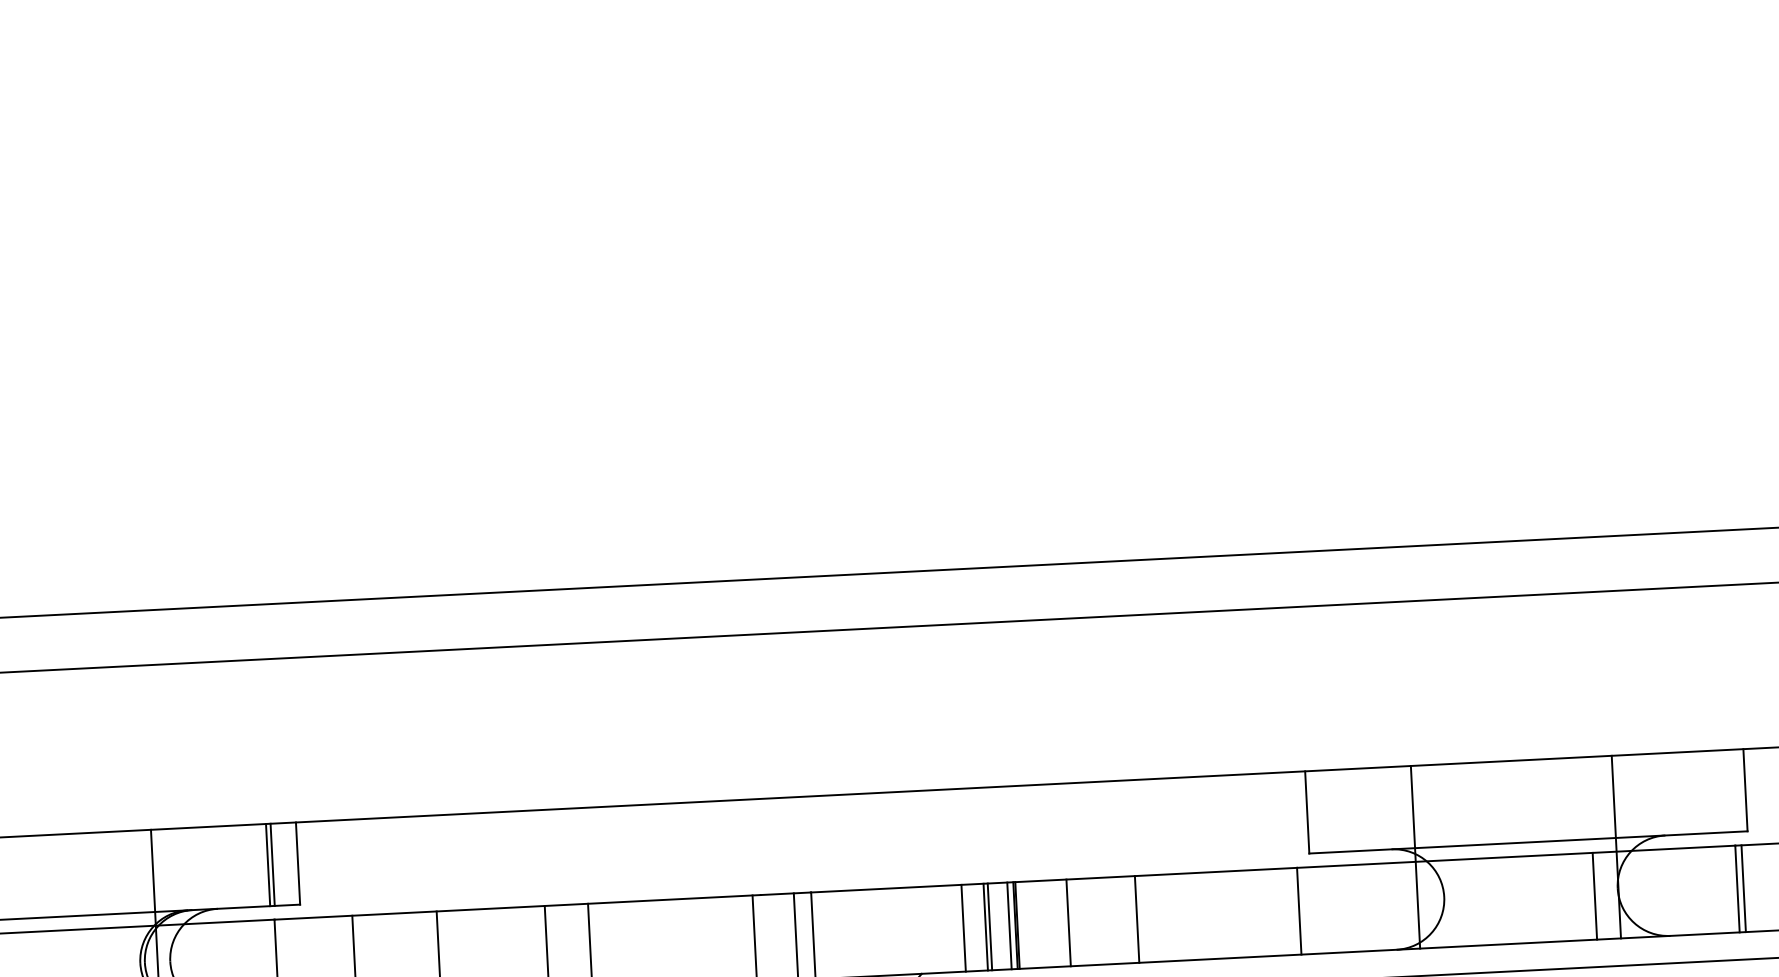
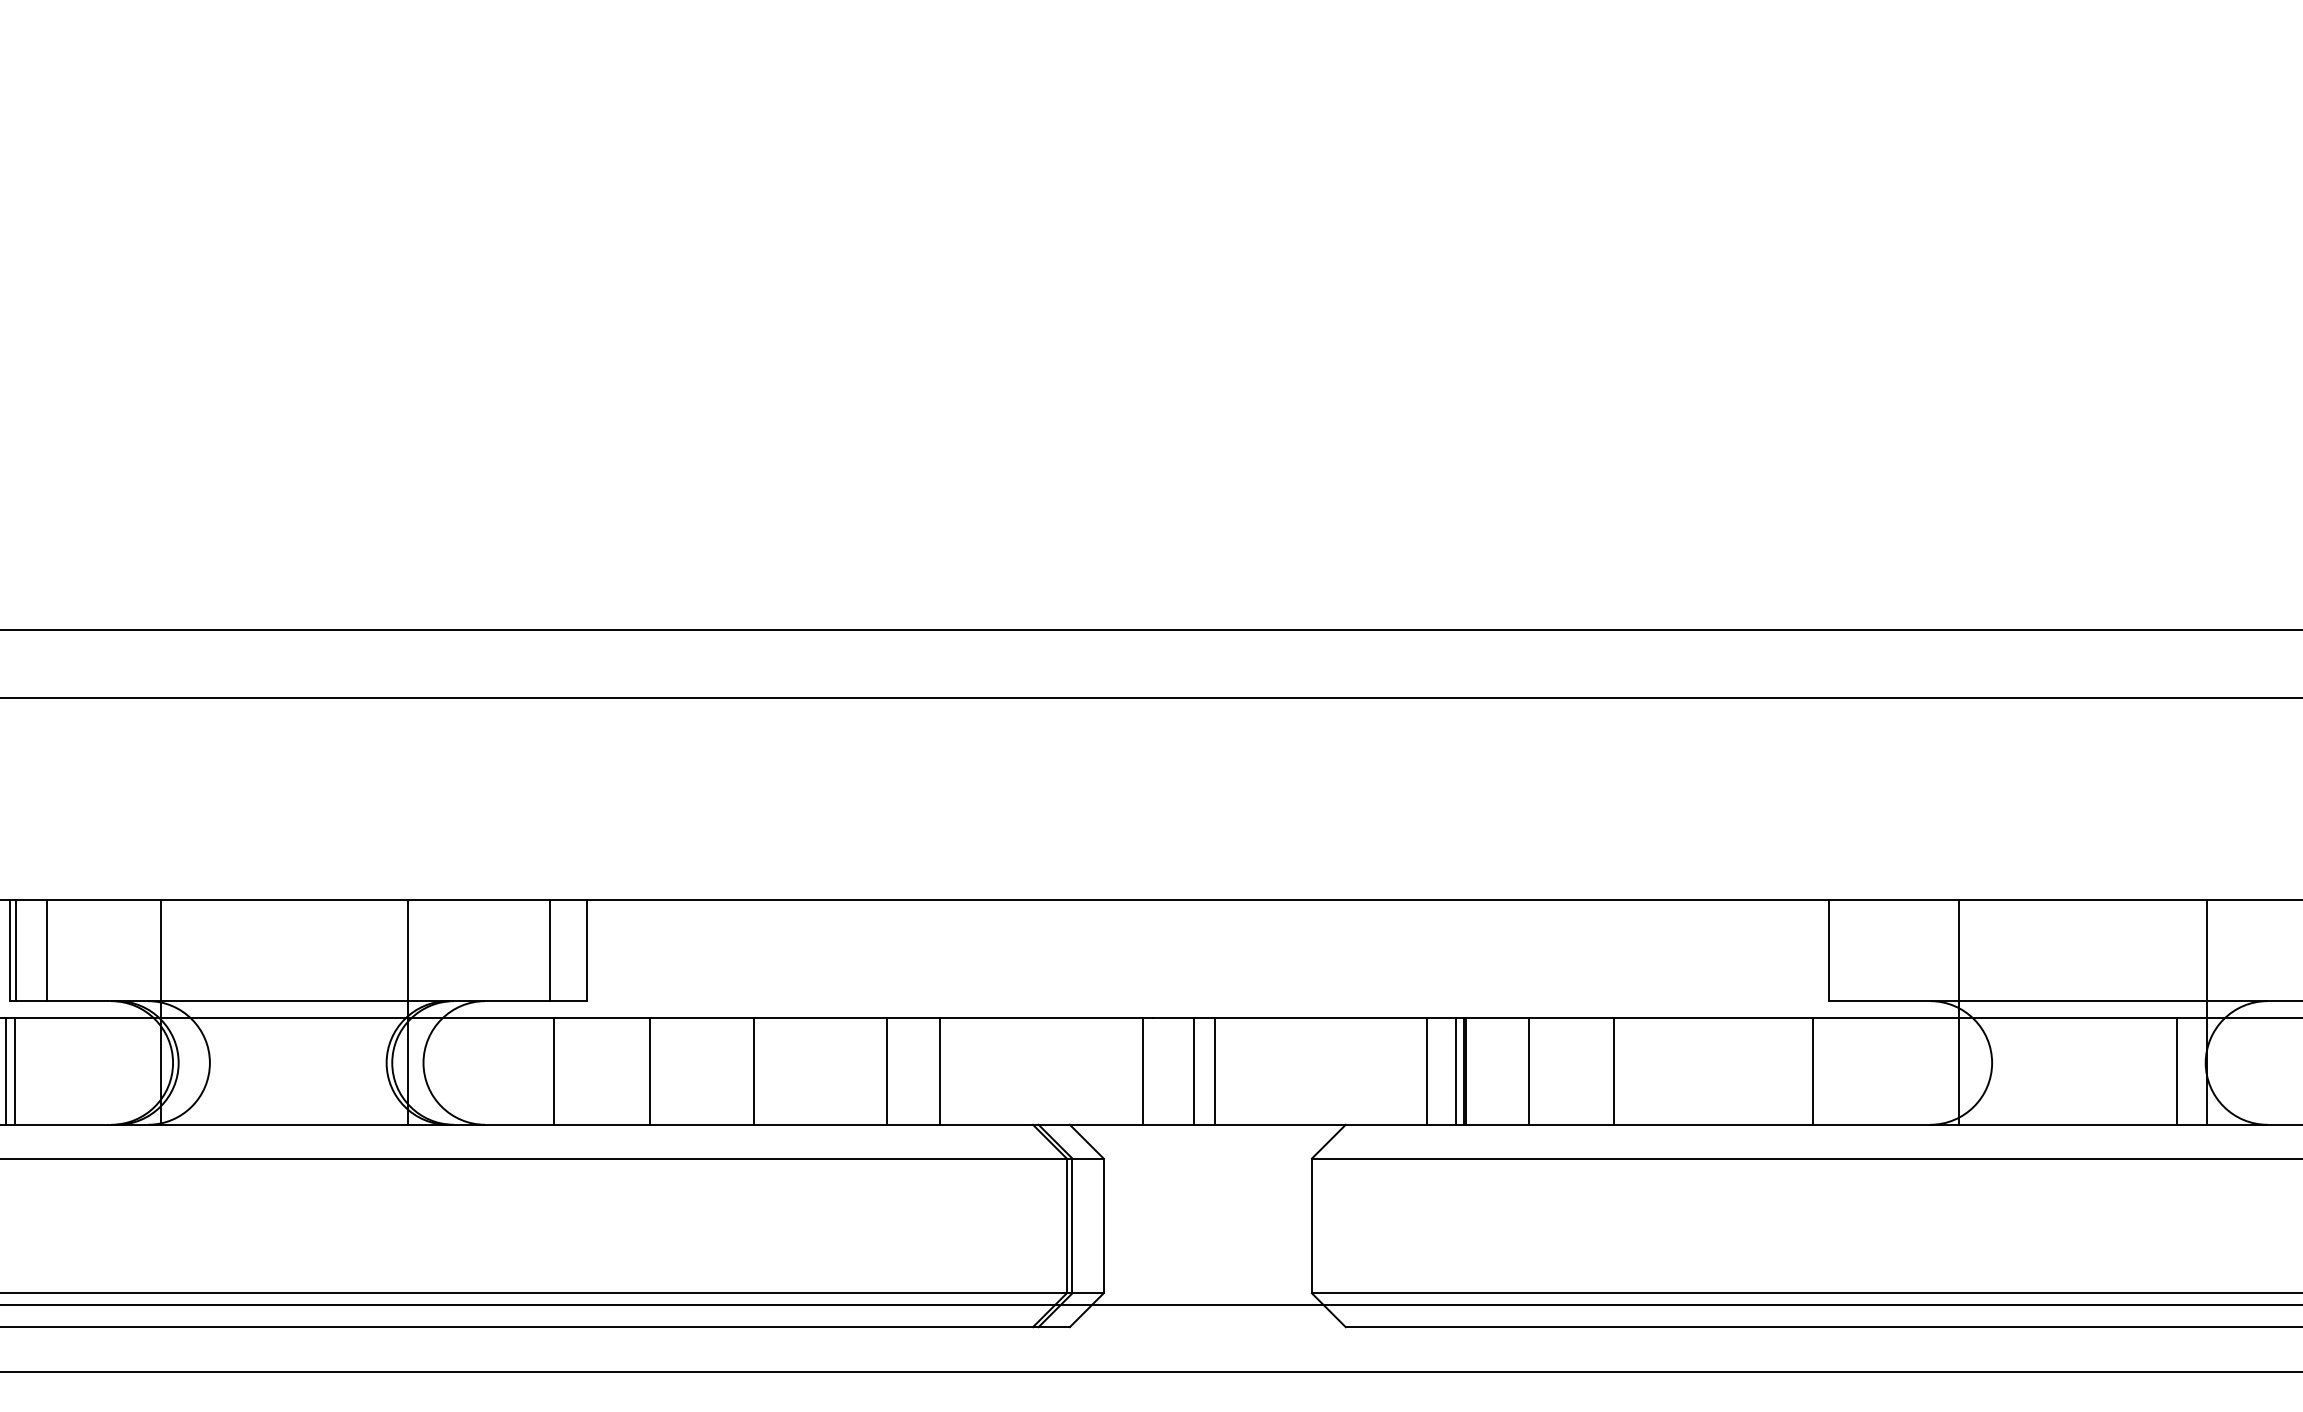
line: (272, 864) -> (555, 950), removed
line: (990, 926) -> (1432, 1071), removed
line: (963, 928) -> (1399, 1071), removed

